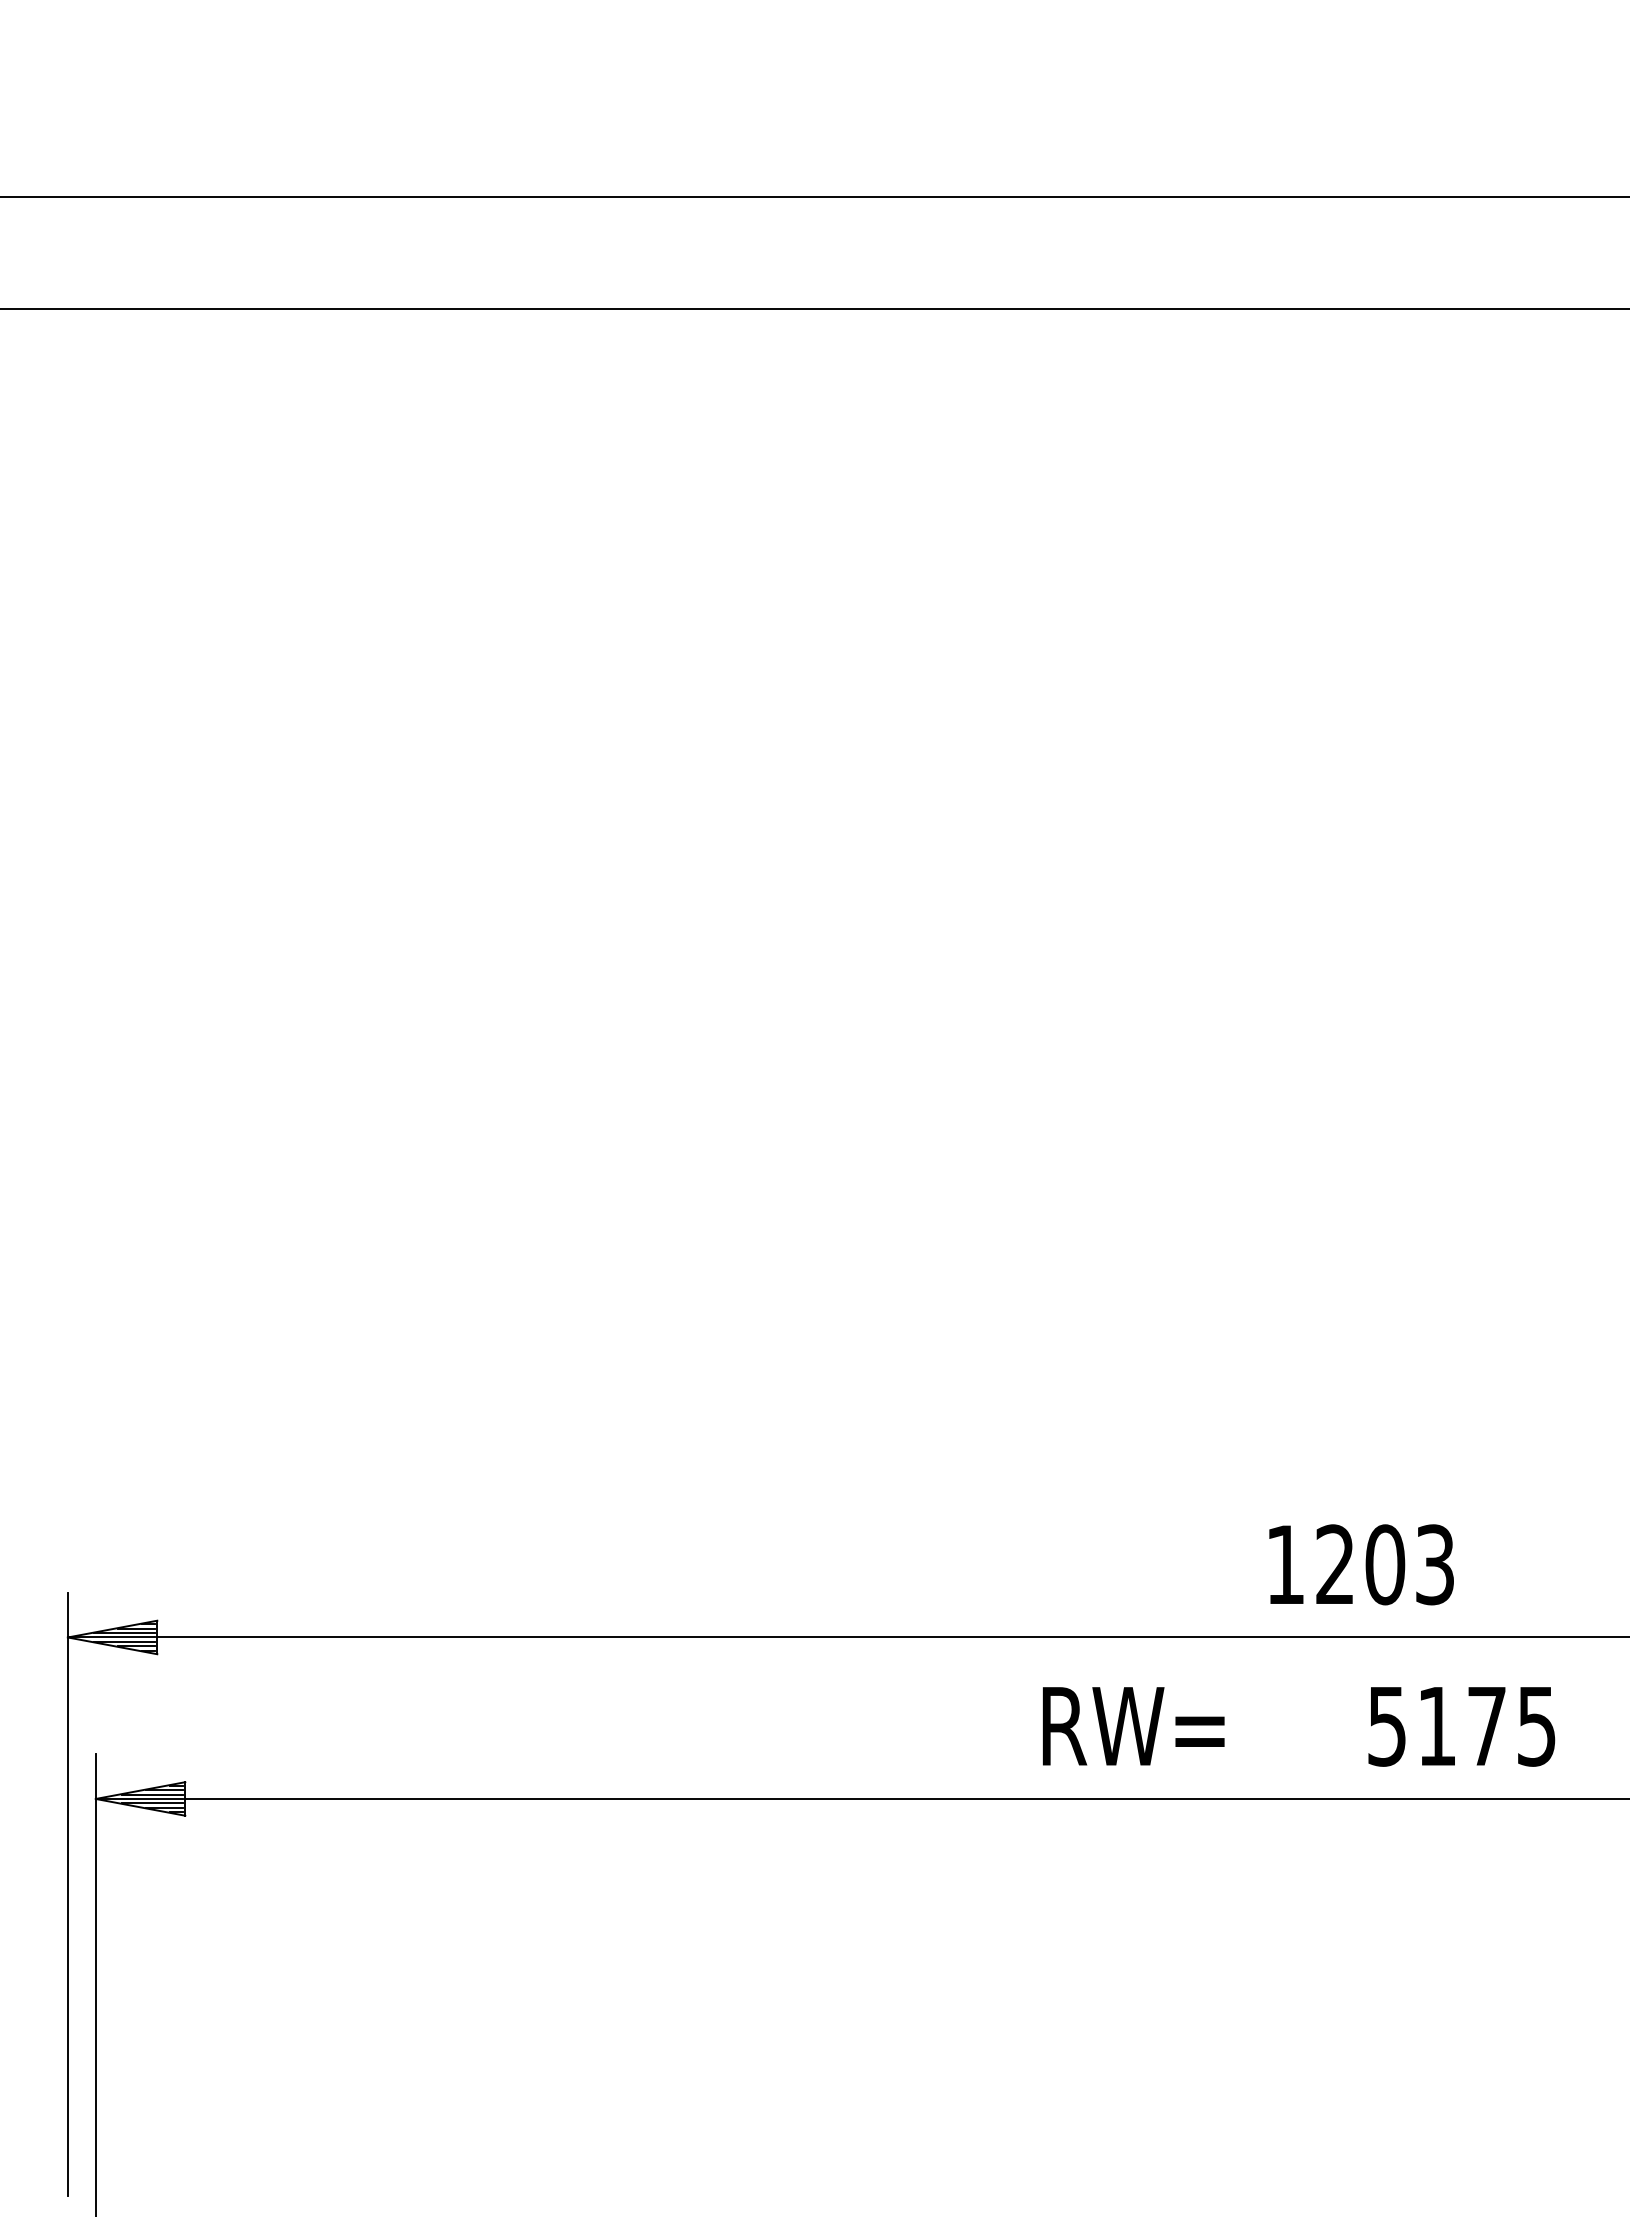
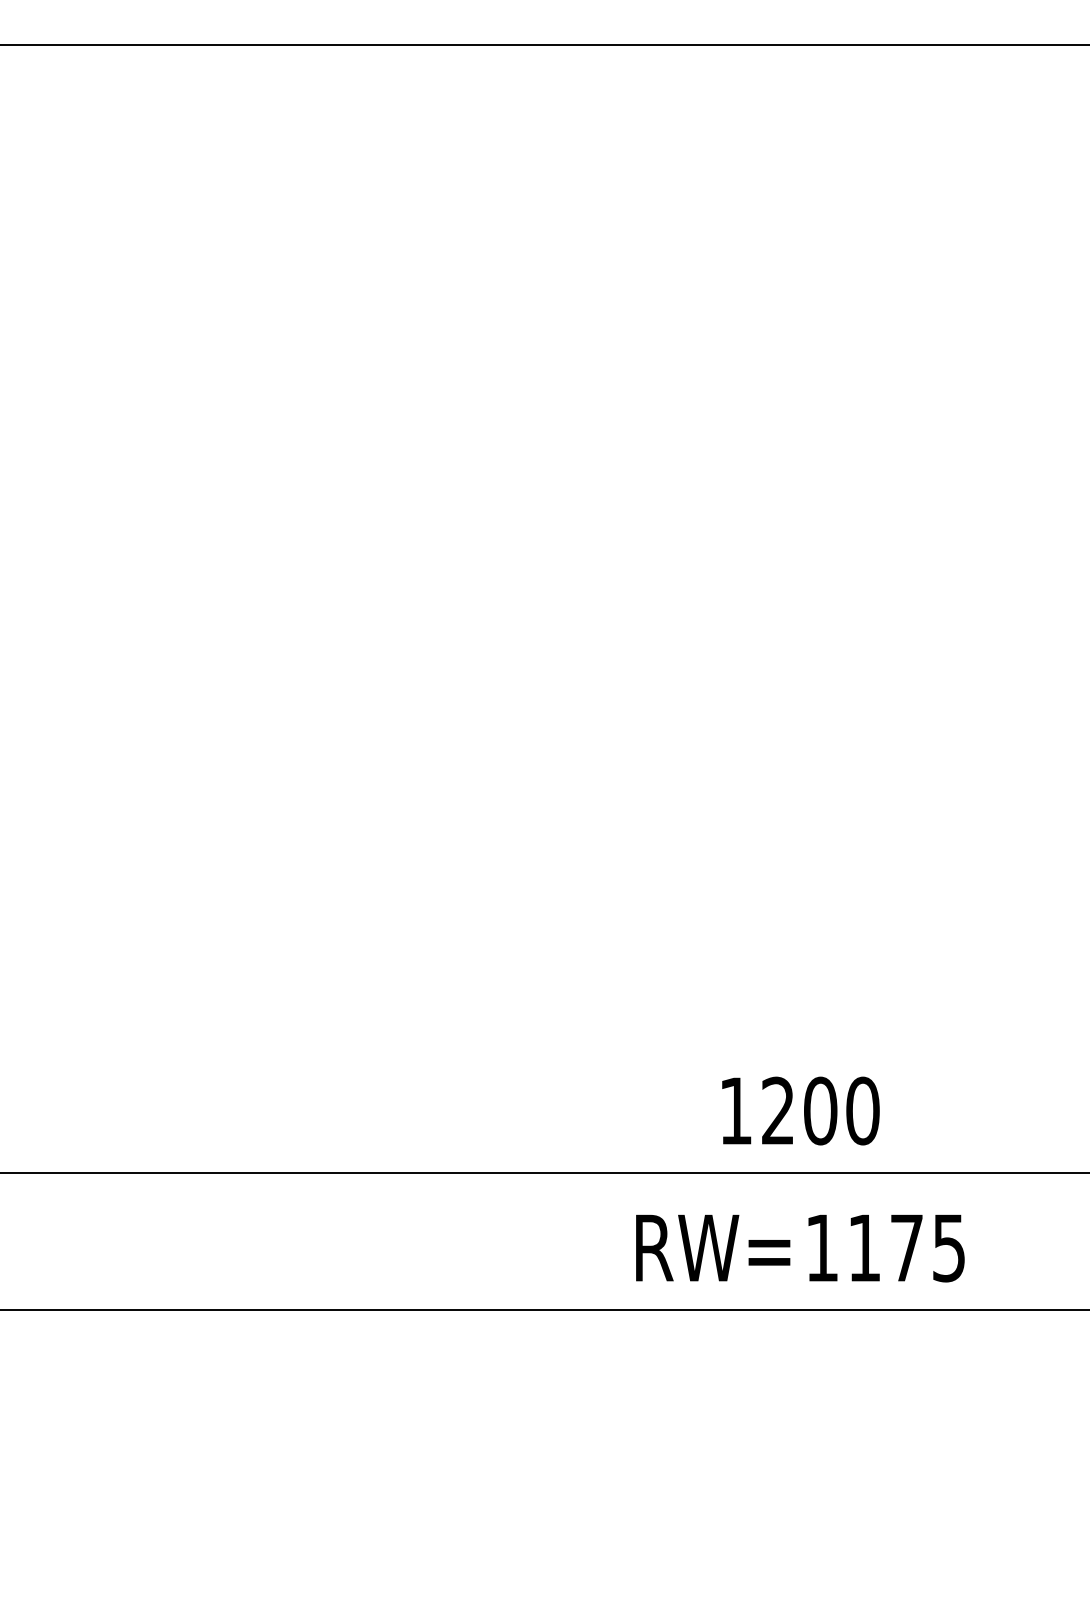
text: (1434, 1564) -> (862, 1110), 1203 -> 1200
text: (1133, 1726) -> (713, 1248), moved
text: (1386, 1726) -> (821, 1248), 5175 -> 1175

